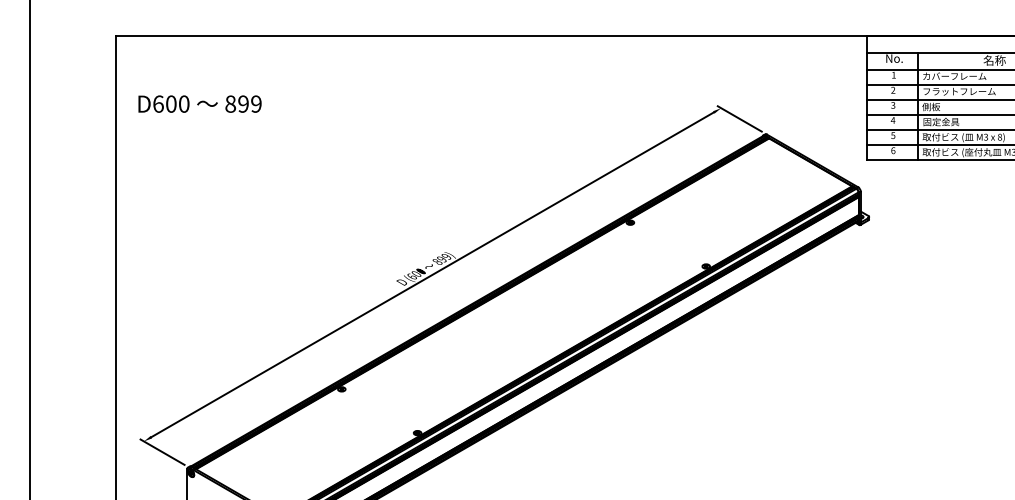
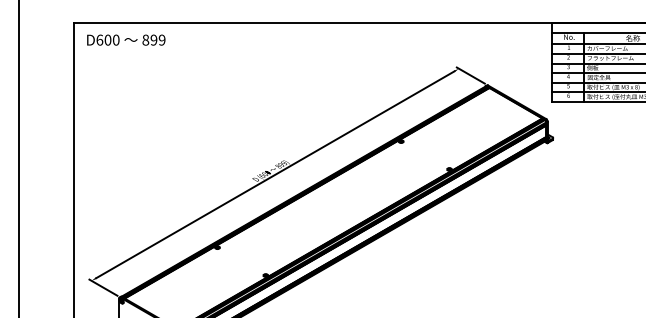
text: (200, 103) -> (126, 39), moved

